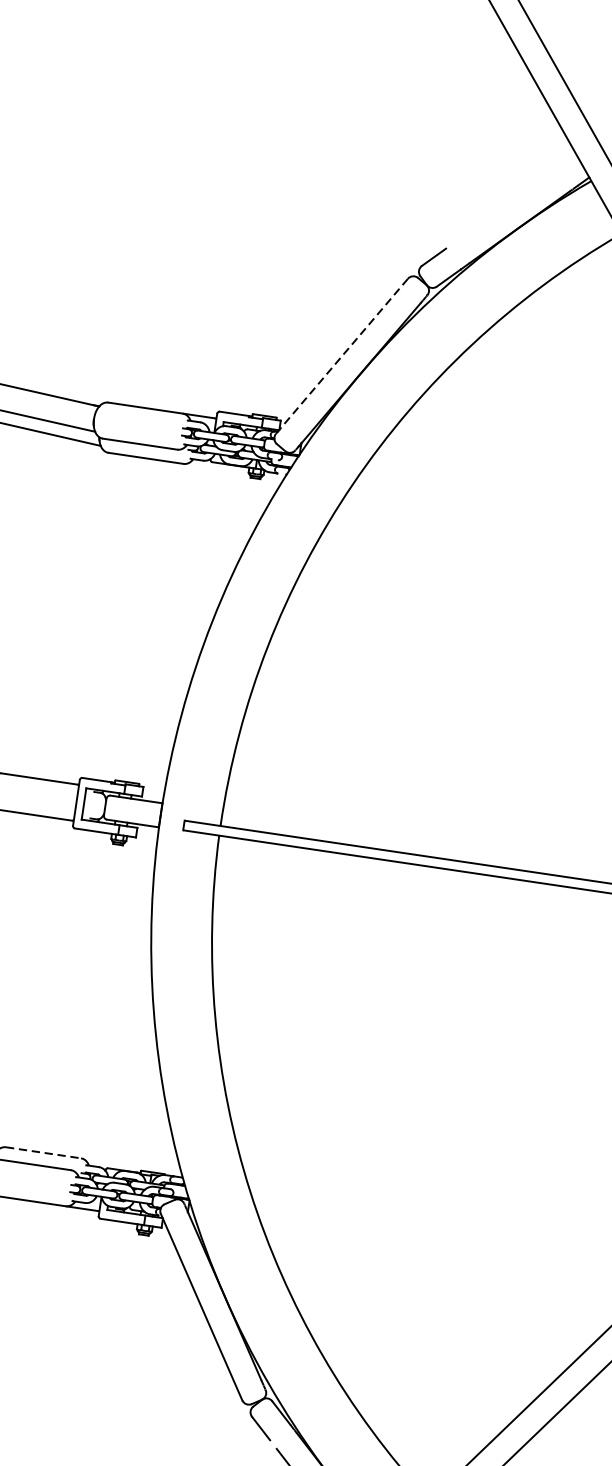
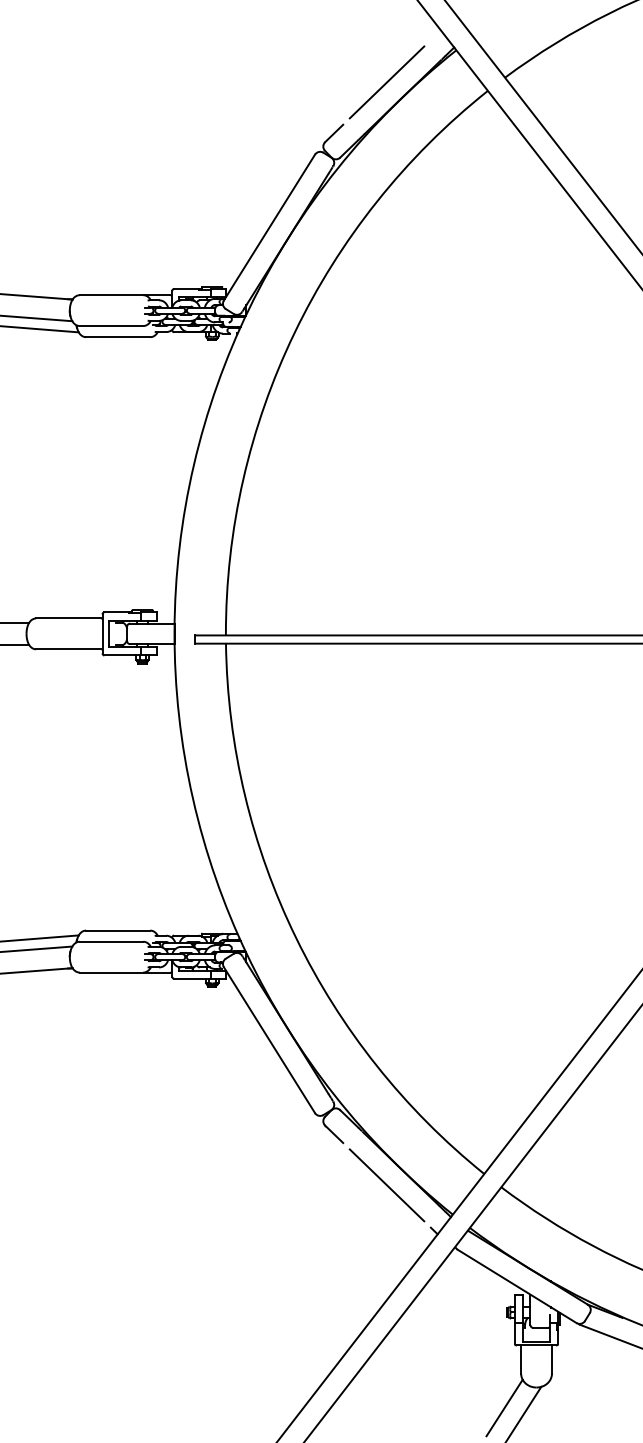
line: (504, 206) -> (386, 82), added
line: (342, 356) -> (269, 227), dashed -> solid
line: (43, 1152) -> (118, 930), dashed -> solid

